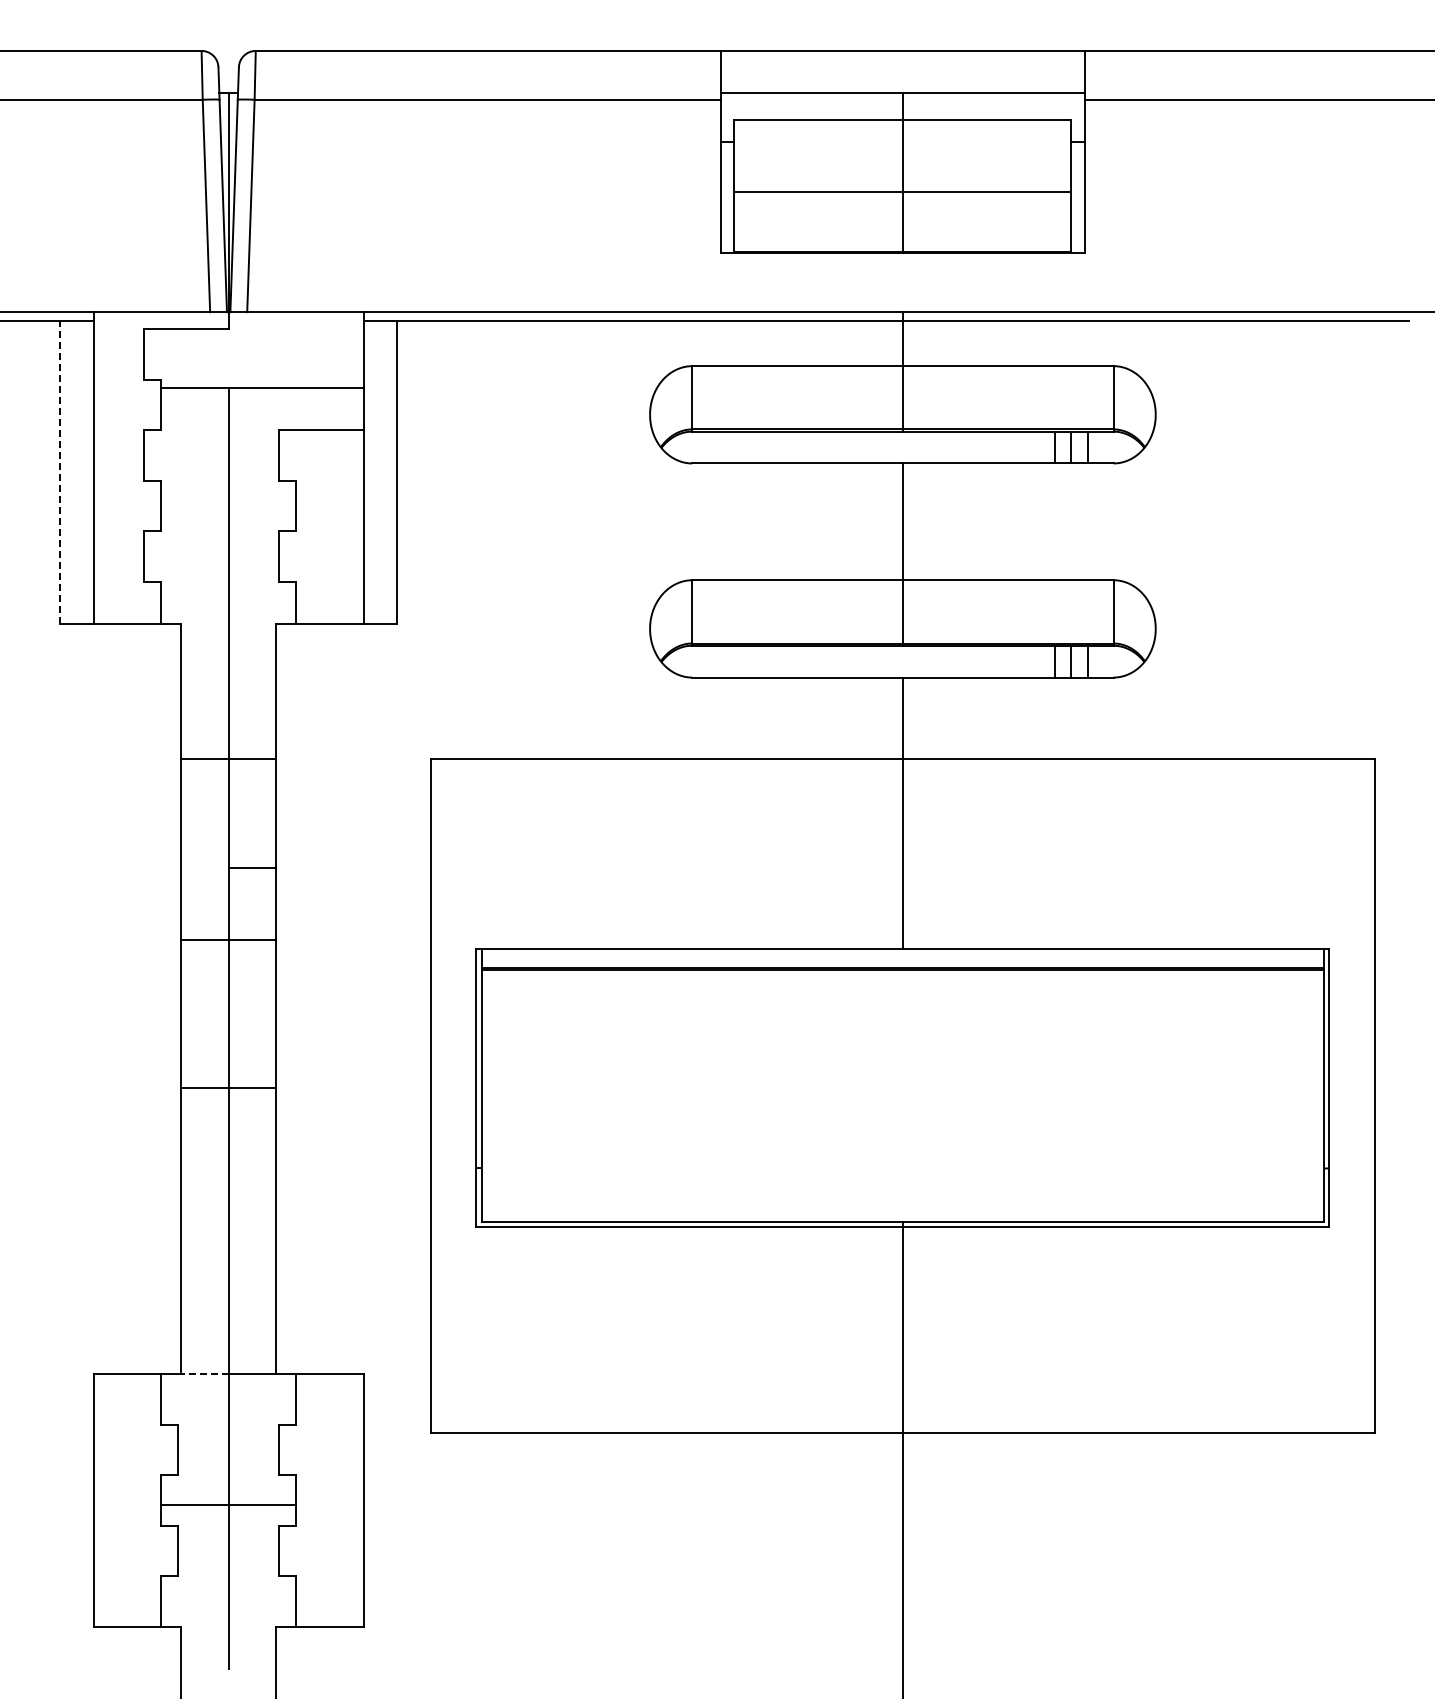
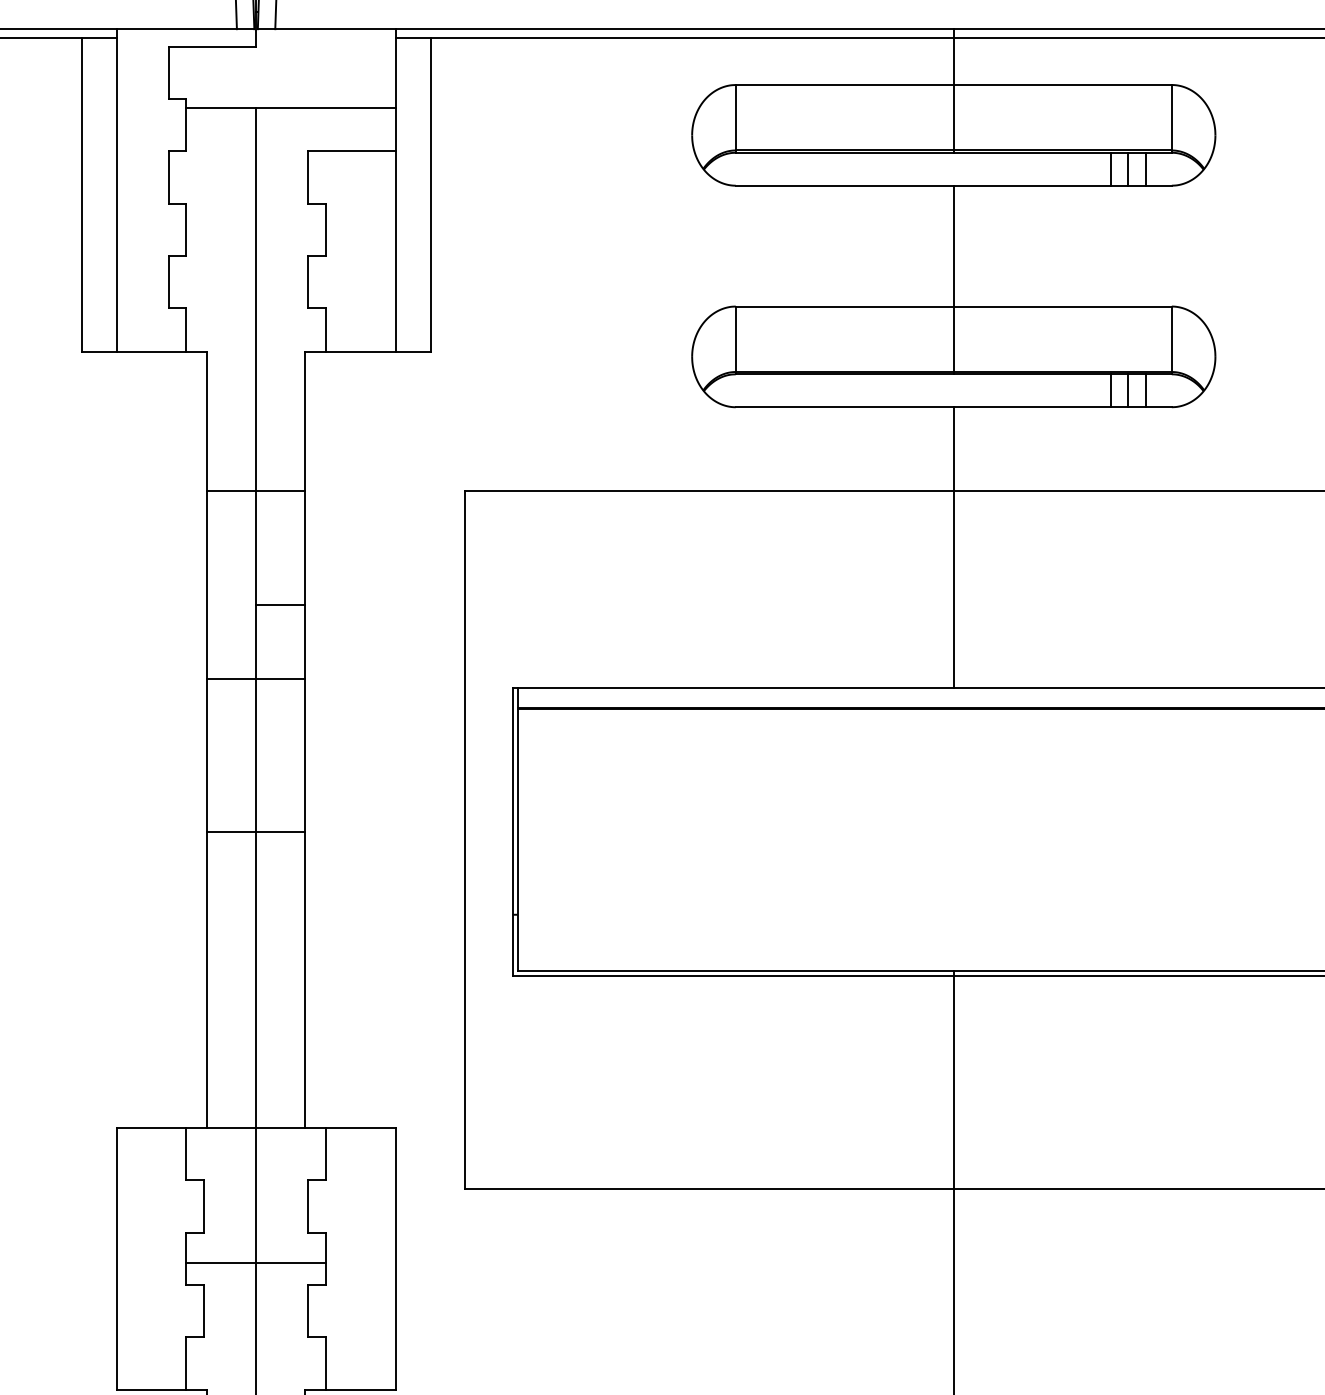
line: (60, 472) -> (82, 195), dashed -> solid
line: (205, 1374) -> (232, 1128), dashed -> solid

